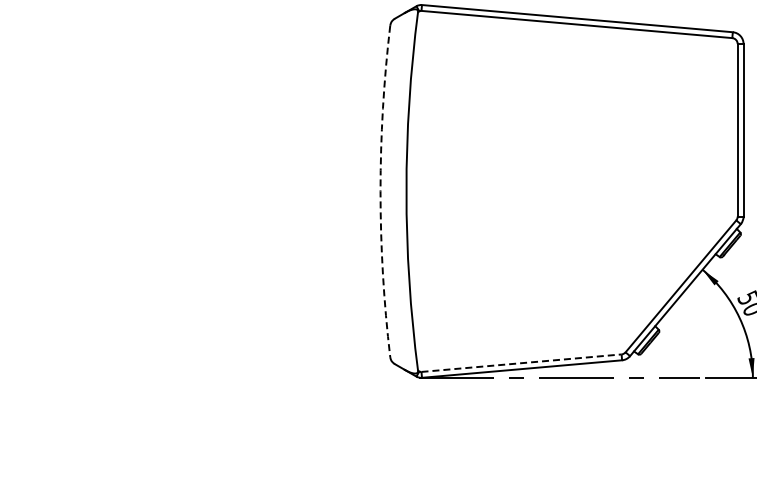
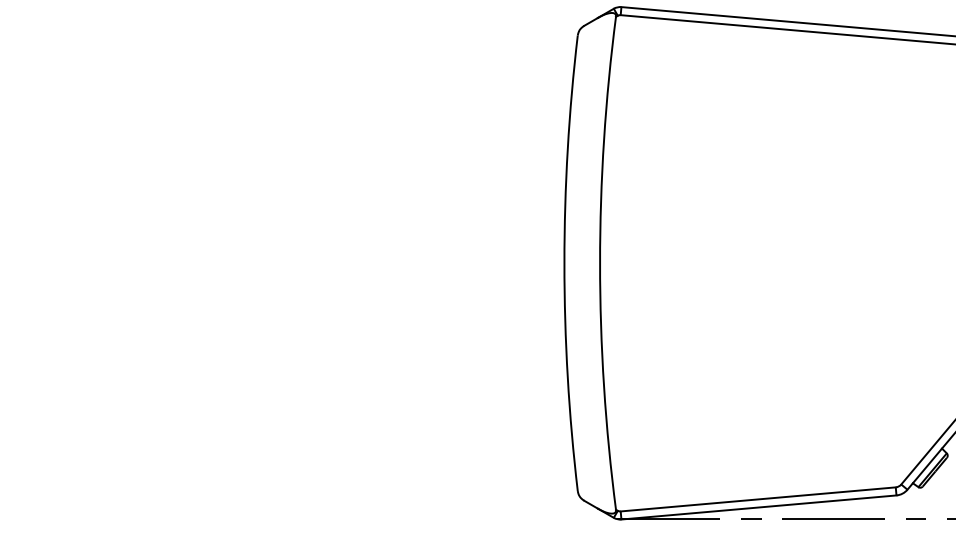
arc: (380, 191) -> (564, 263), dashed -> solid
line: (522, 363) -> (759, 499), dashed -> solid

